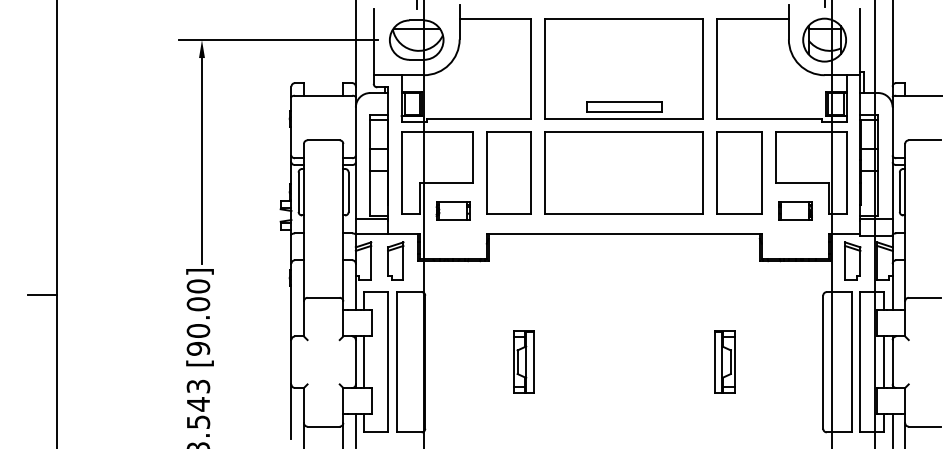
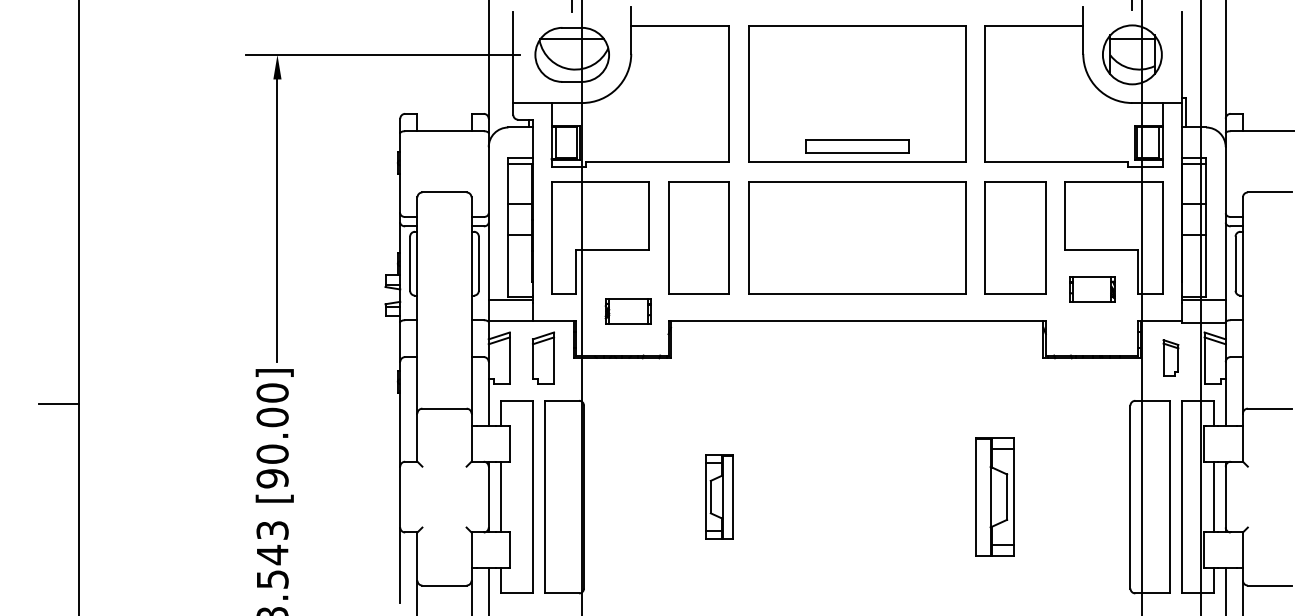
part: (452, 211) -> (627, 311), moved
part: (852, 260) -> (1170, 357), size x0.7
part: (724, 361) -> (994, 496), size x1.4

